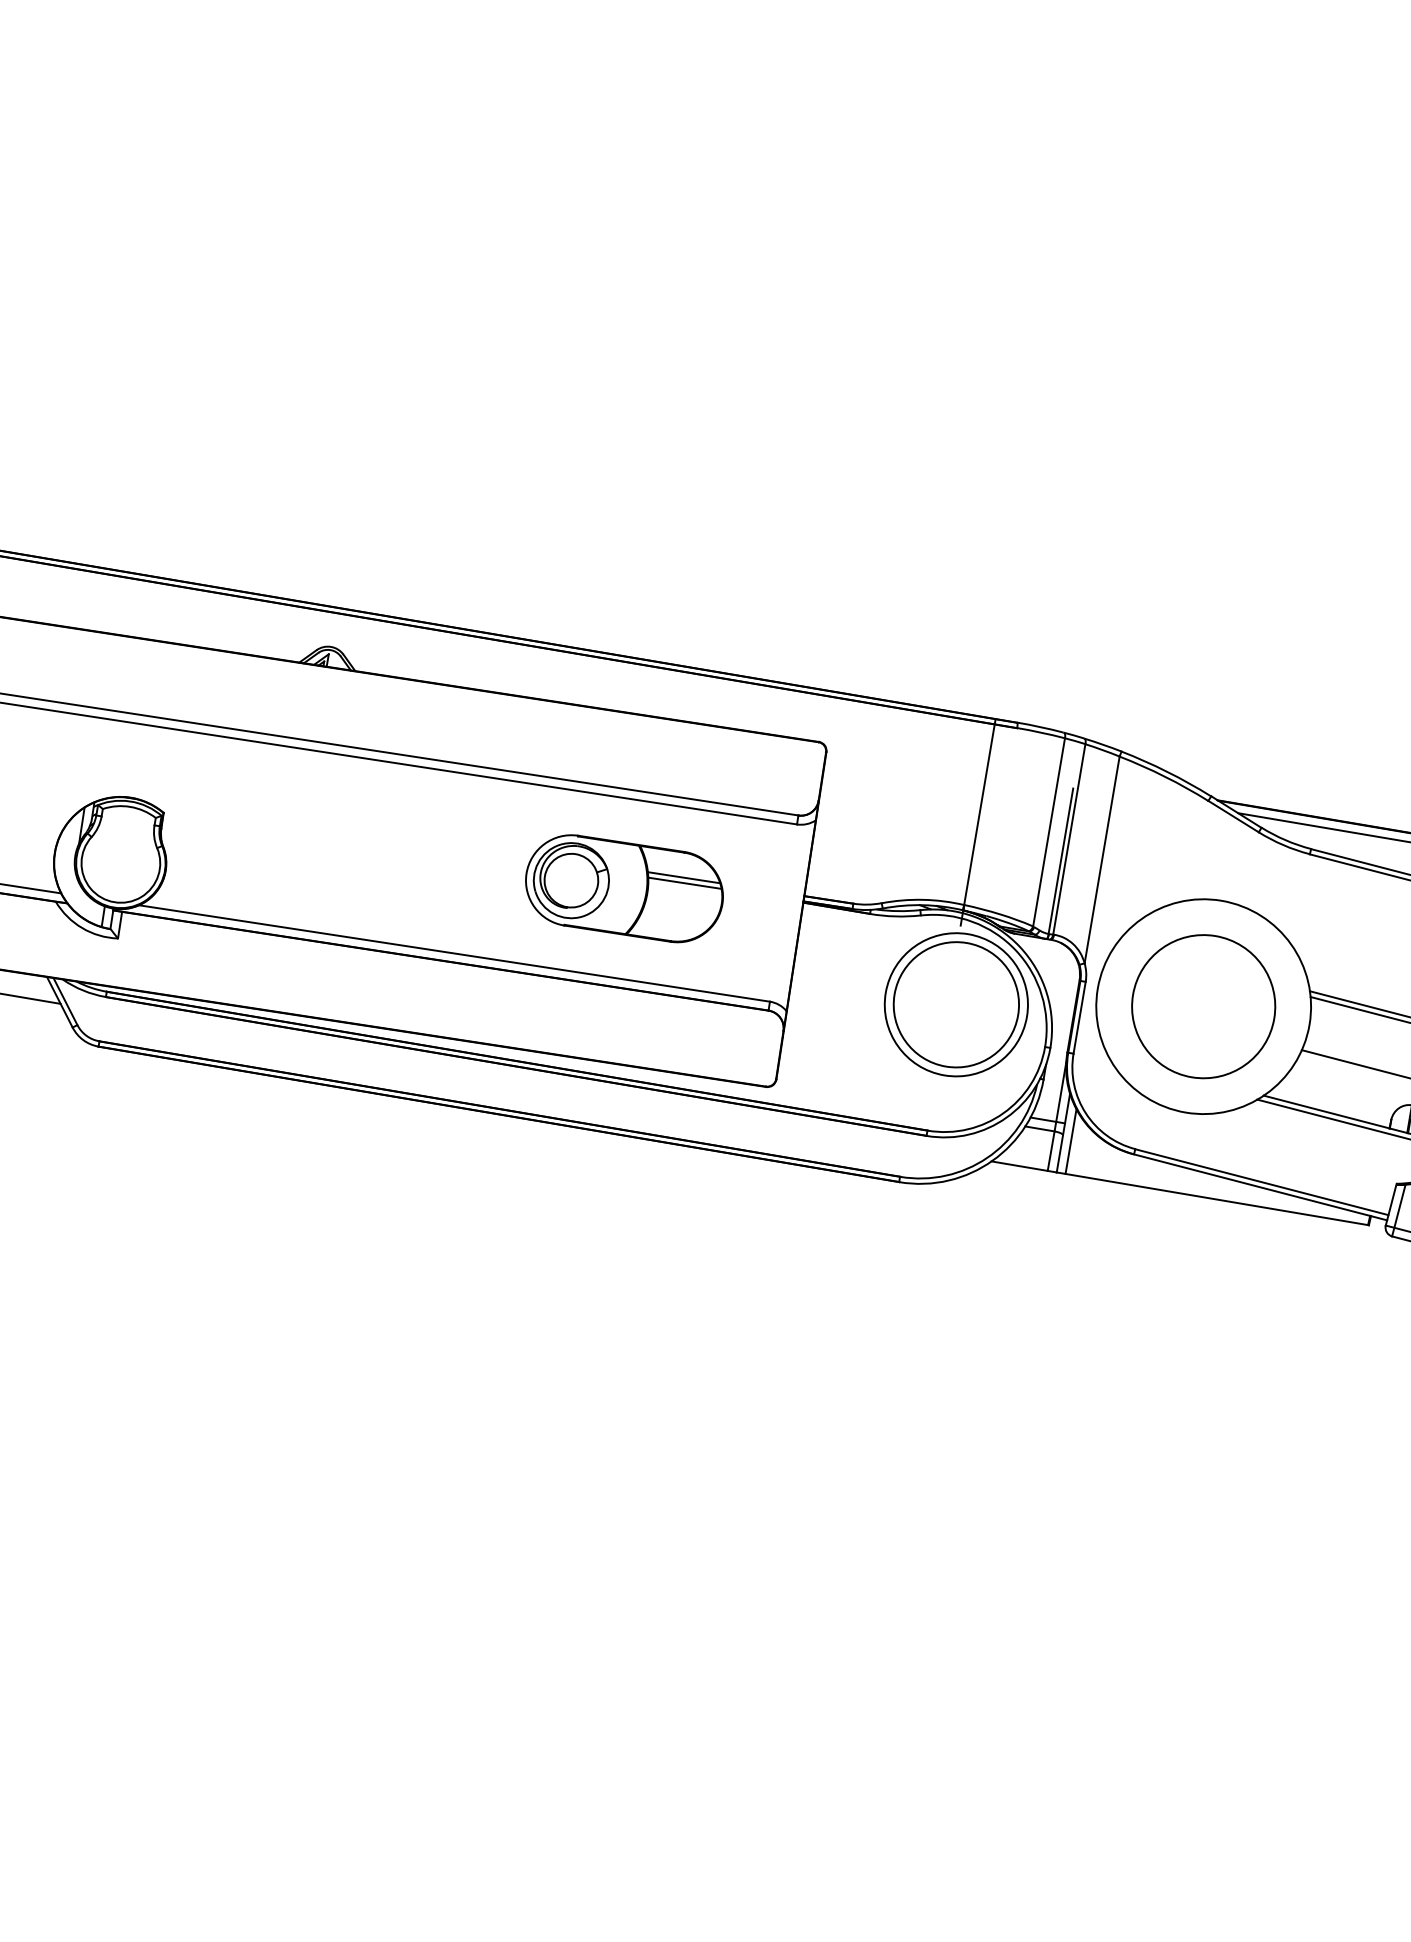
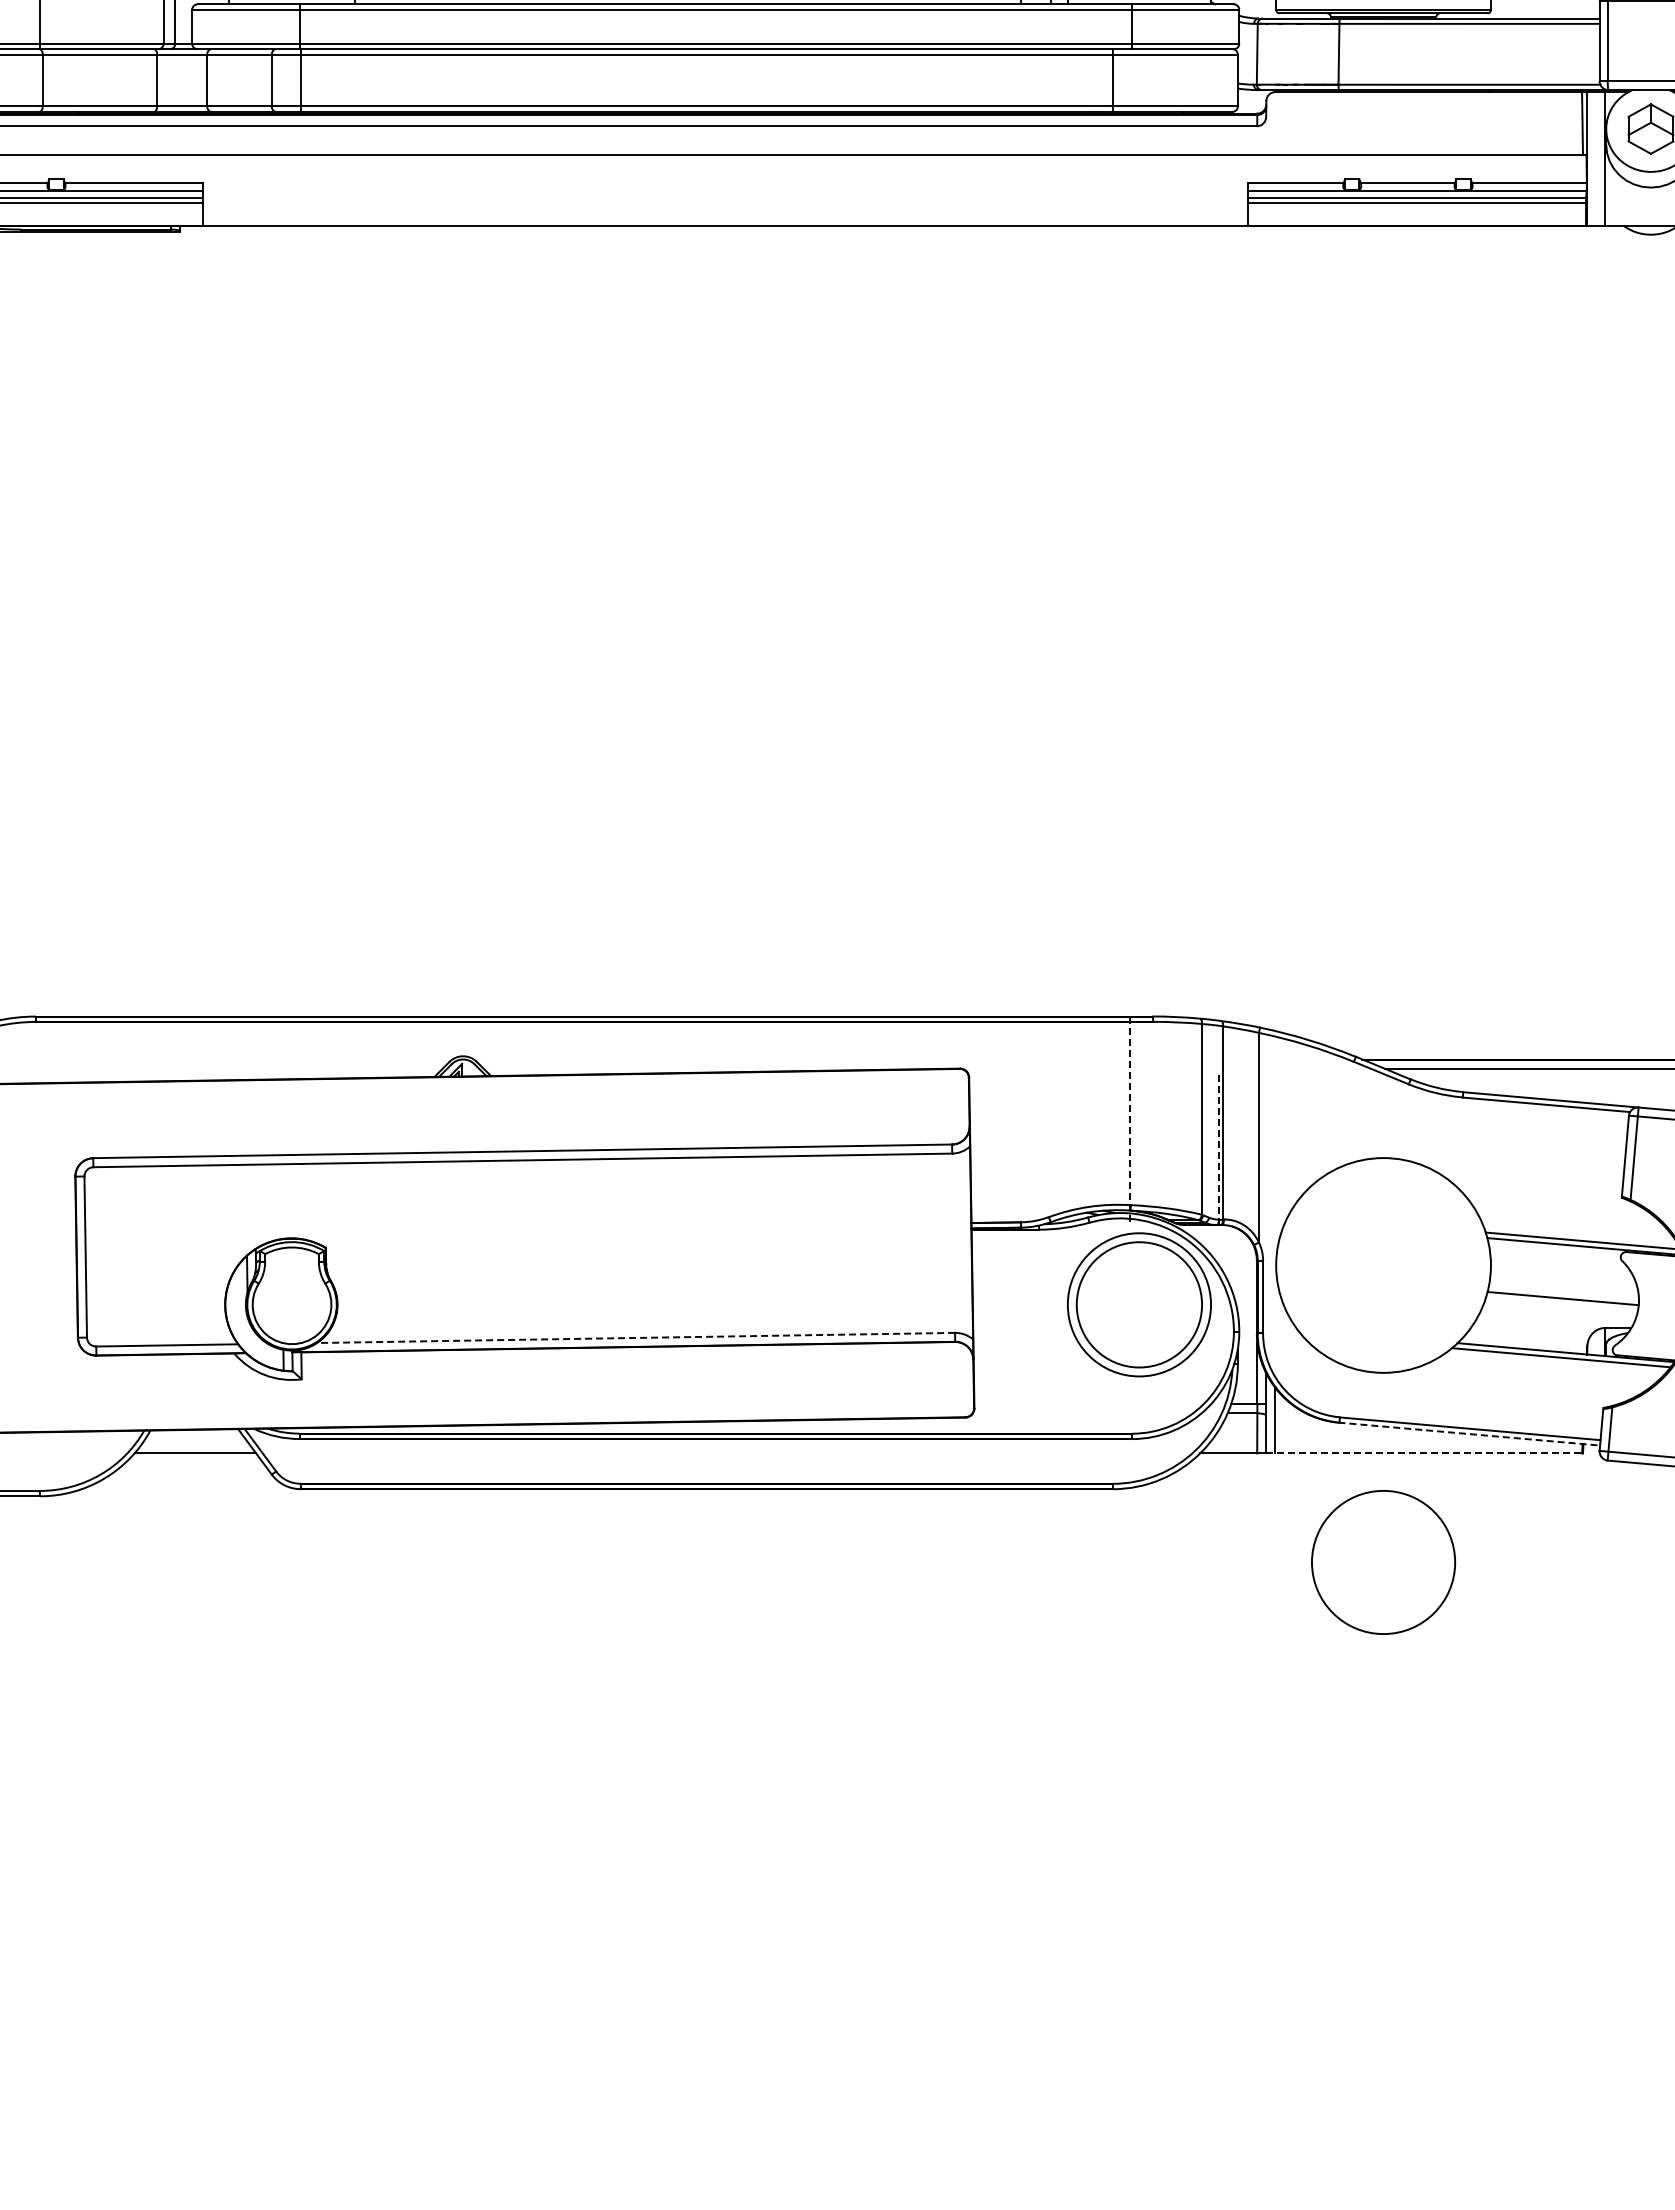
line: (978, 822) -> (1130, 1121), solid -> dashed
line: (1060, 862) -> (1218, 1147), solid -> dashed
part: (624, 888) -> (792, 1245), removed
line: (454, 952) -> (635, 1337), solid -> dashed
circle: (1203, 1006) -> (1383, 1562), moved
line: (1260, 1187) -> (1469, 1434), solid -> dashed
line: (1213, 1199) -> (1425, 1453), solid -> dashed

